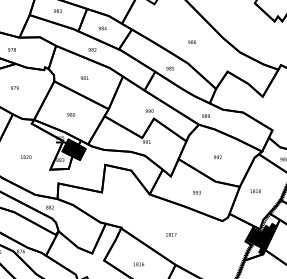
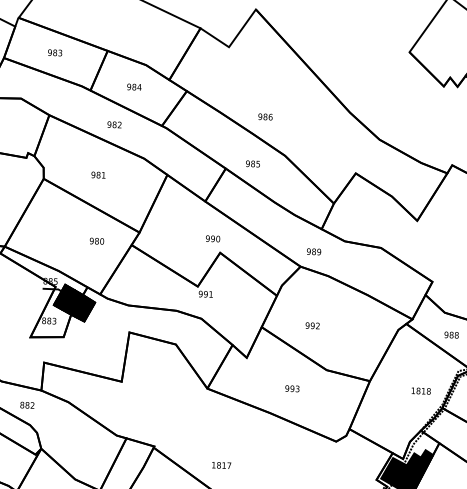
text: (192, 41) -> (266, 115), moved
text: (71, 114) -> (97, 240), moved
text: (217, 157) -> (311, 326), moved
text: (255, 190) -> (421, 389), moved
text: (171, 234) -> (222, 464), moved

